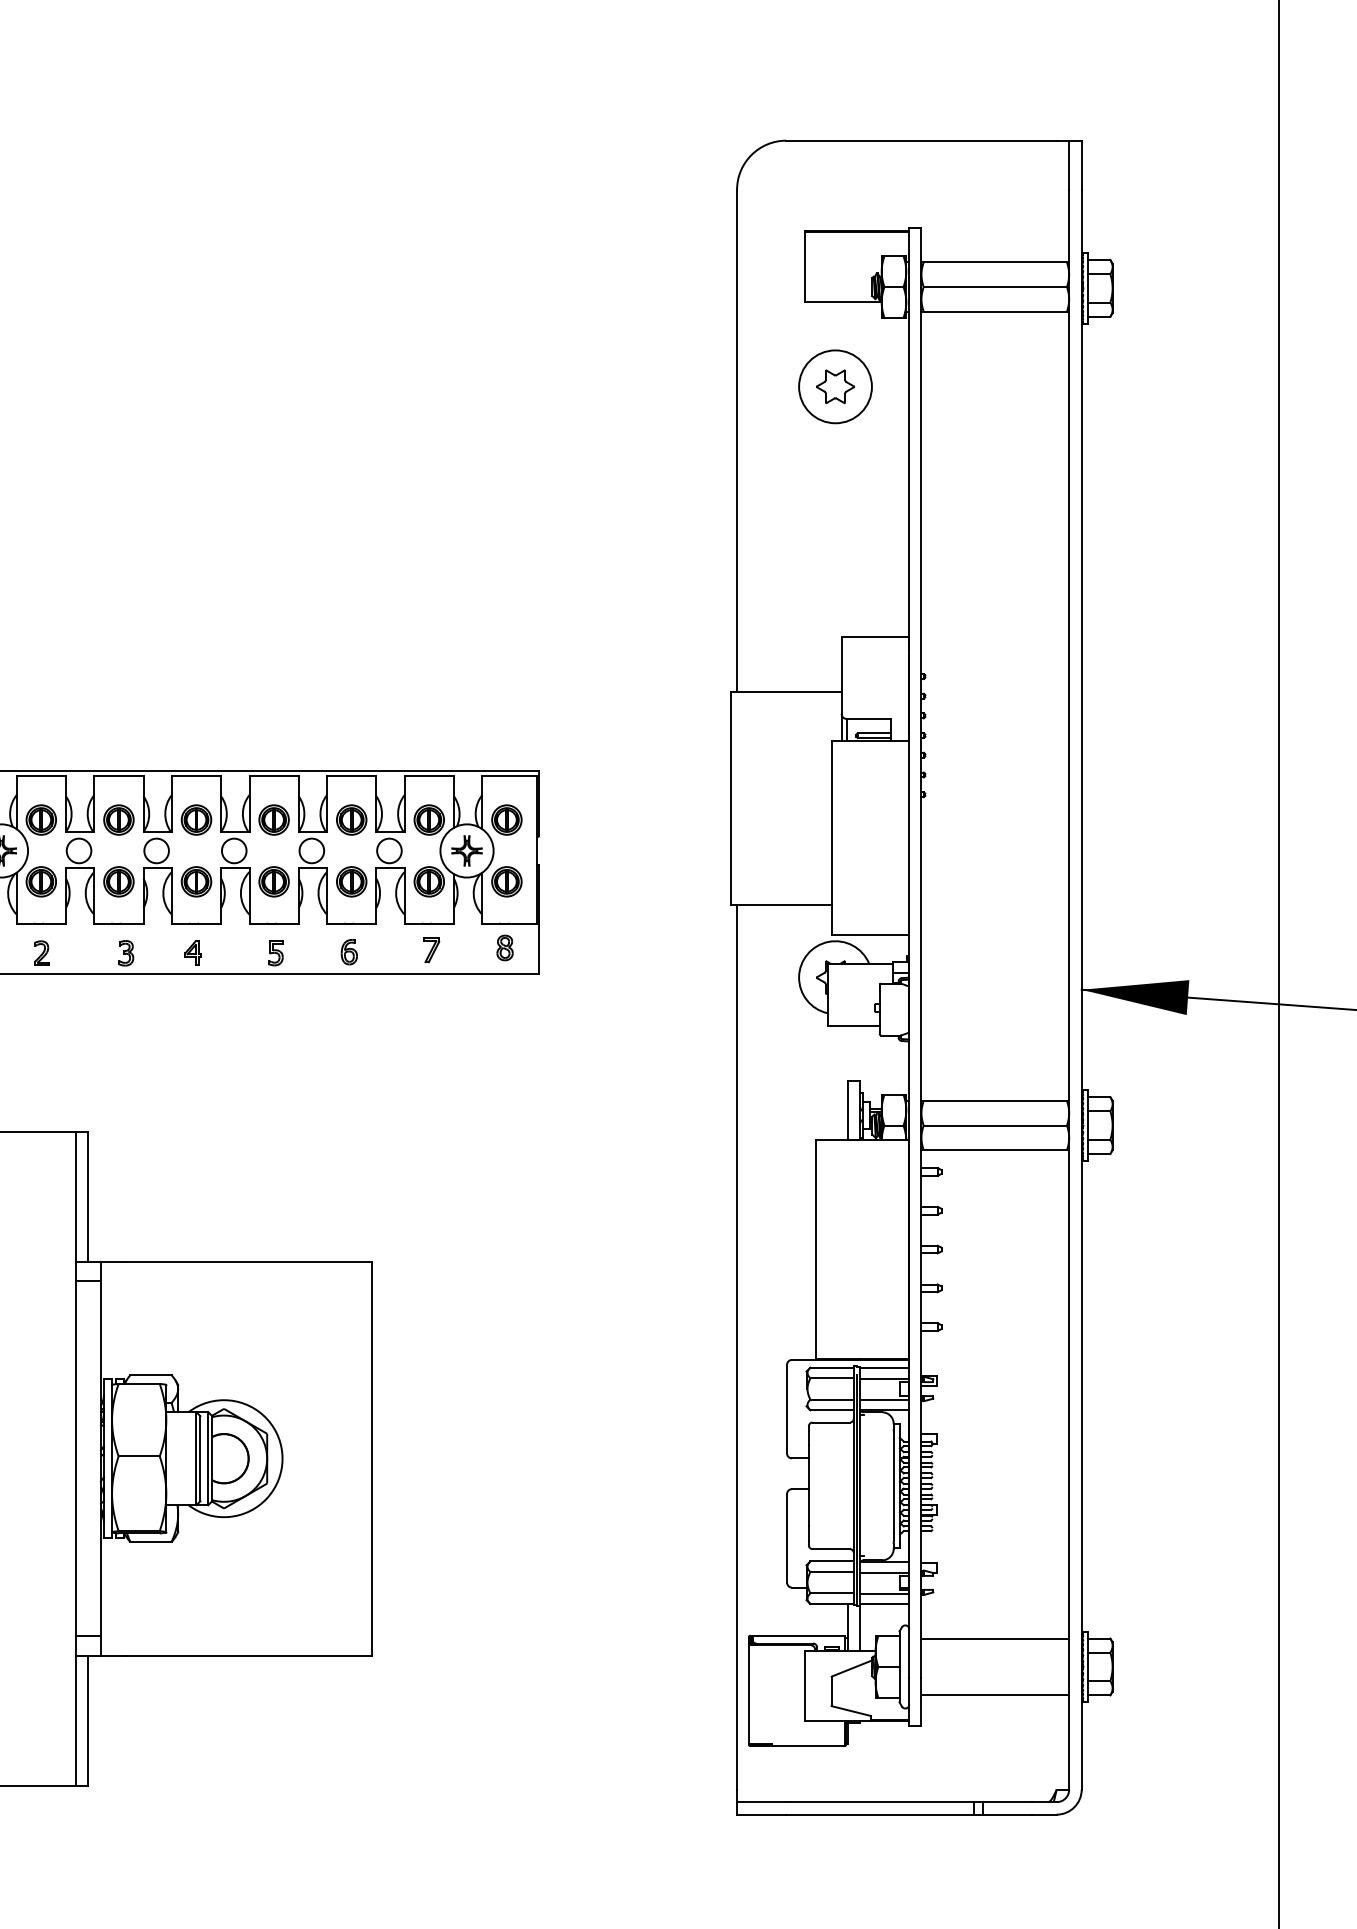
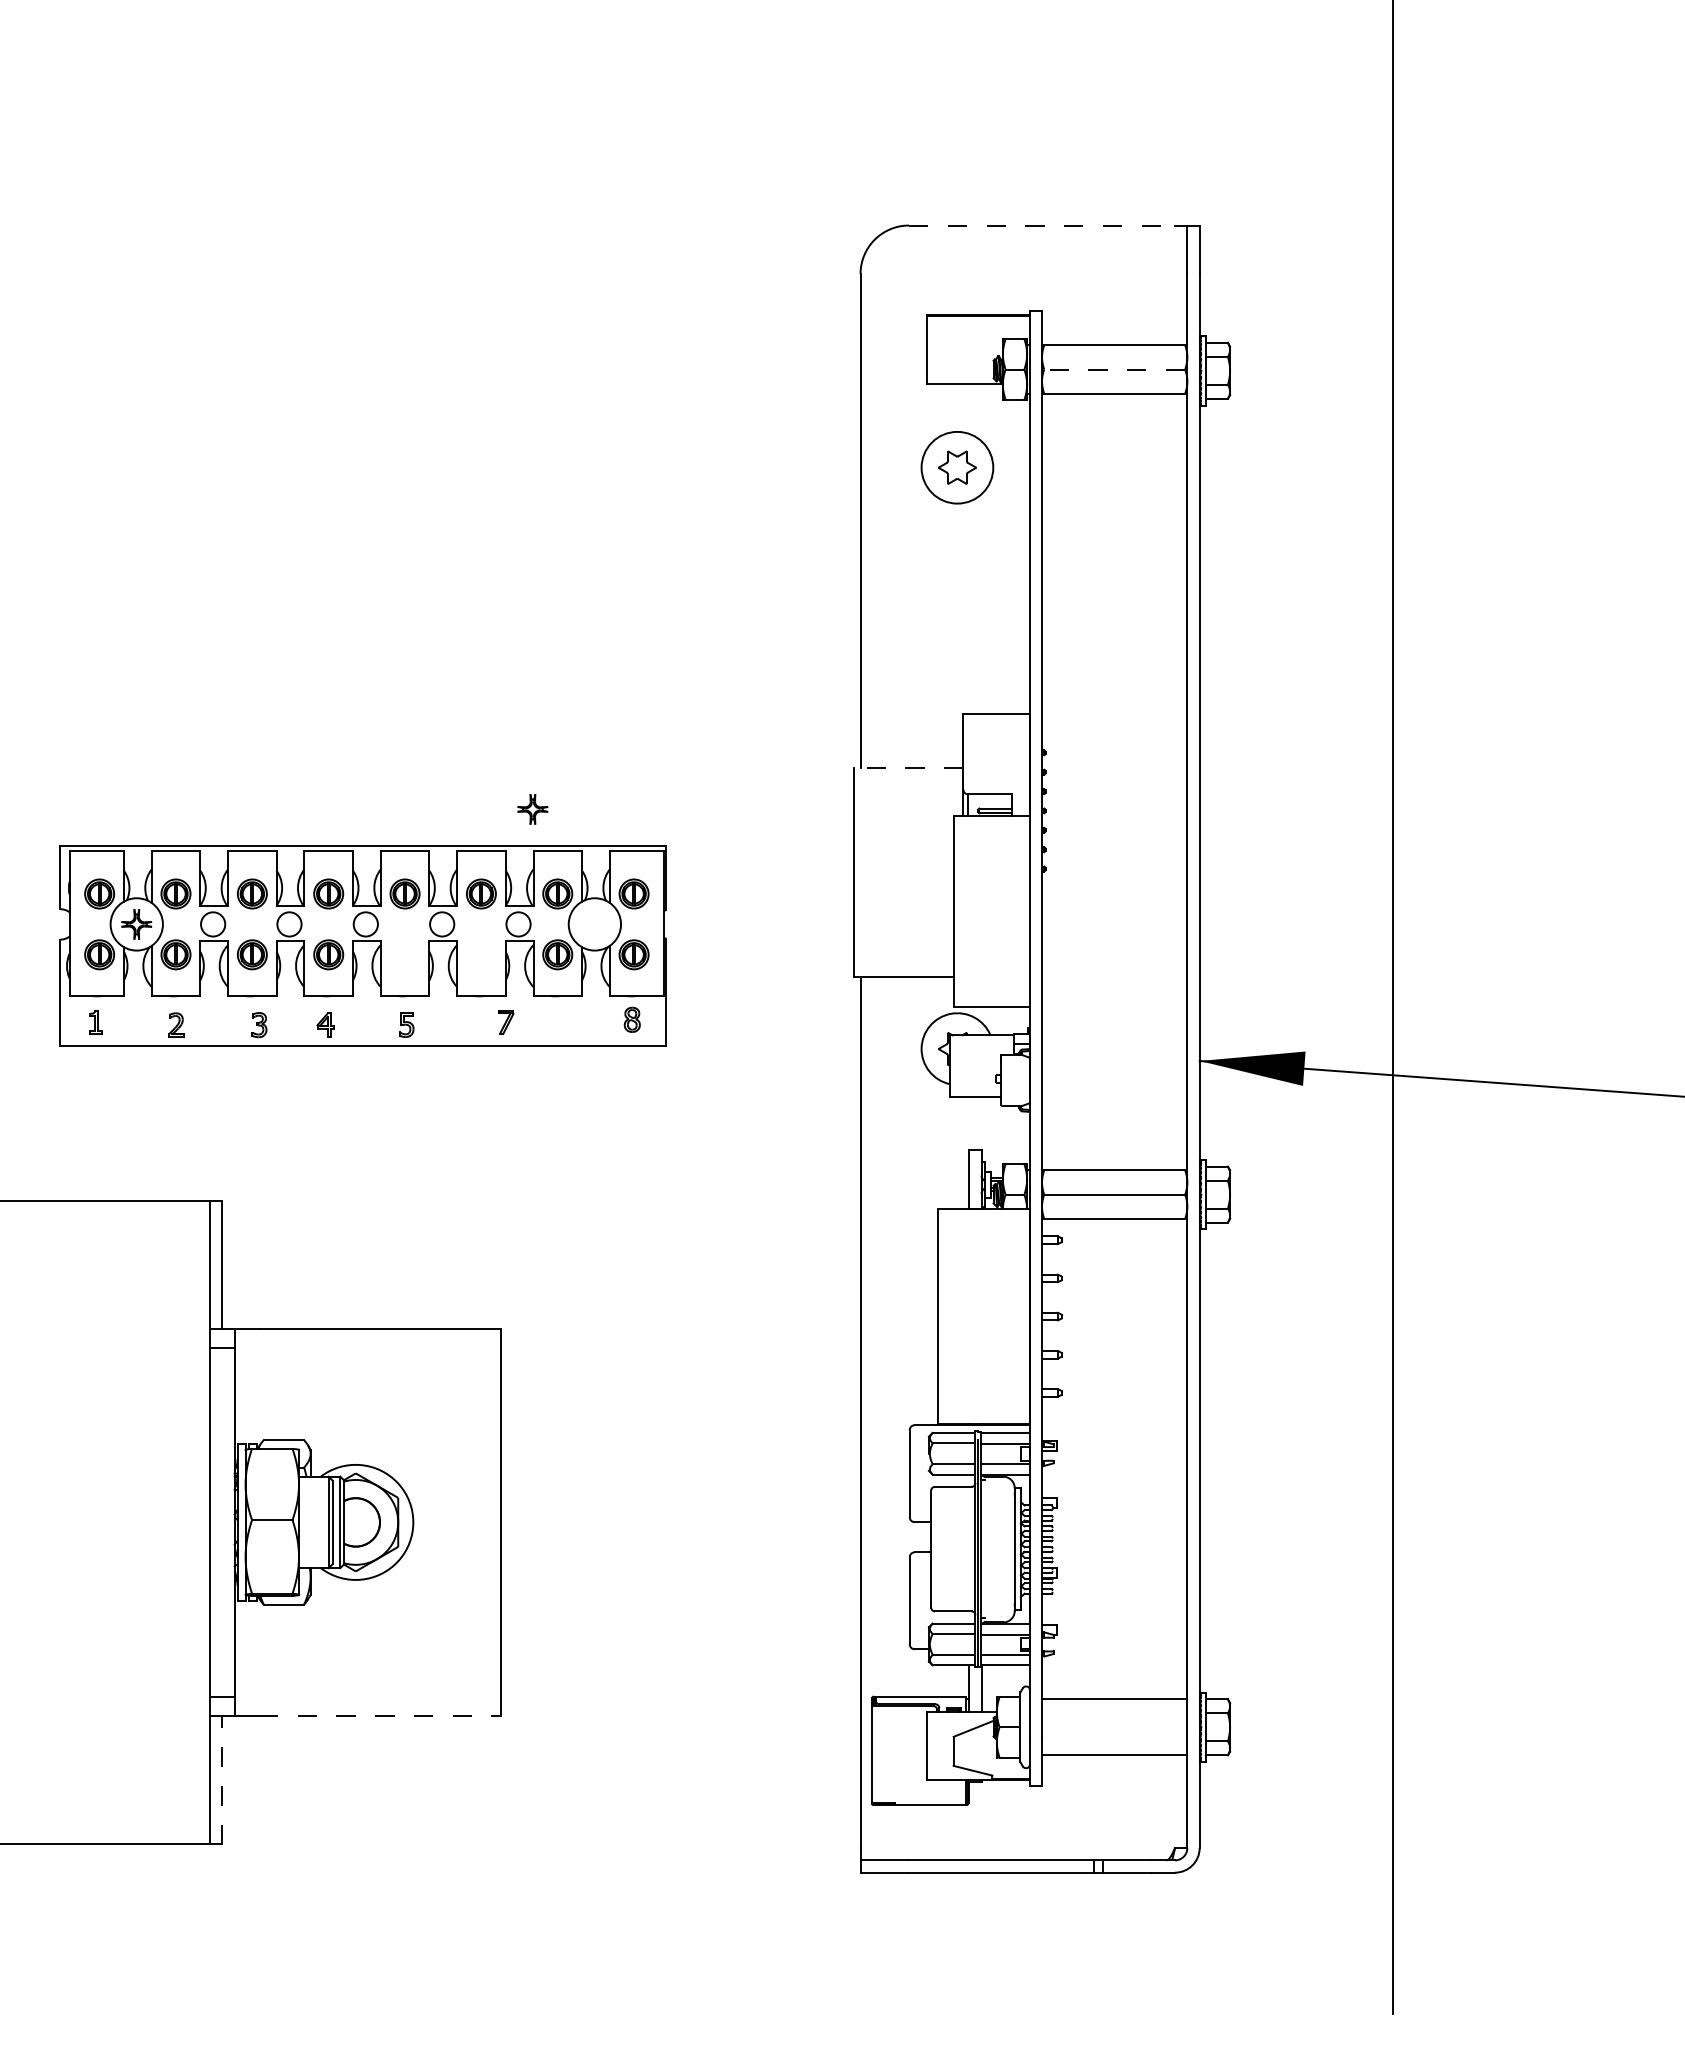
line: (921, 140) -> (1042, 225), solid -> dashed
line: (995, 286) -> (1114, 369), solid -> dashed
line: (785, 692) -> (908, 768), solid -> dashed
part: (466, 851) -> (532, 809), moved
part: (273, 881) -> (404, 954), removed
part: (351, 881) -> (481, 954), removed
part: (432, 950) -> (506, 1022), moved
part: (348, 951) -> (478, 1023), removed
line: (249, 1655) -> (380, 1716), solid -> dashed
line: (88, 1719) -> (222, 1779), solid -> dashed

